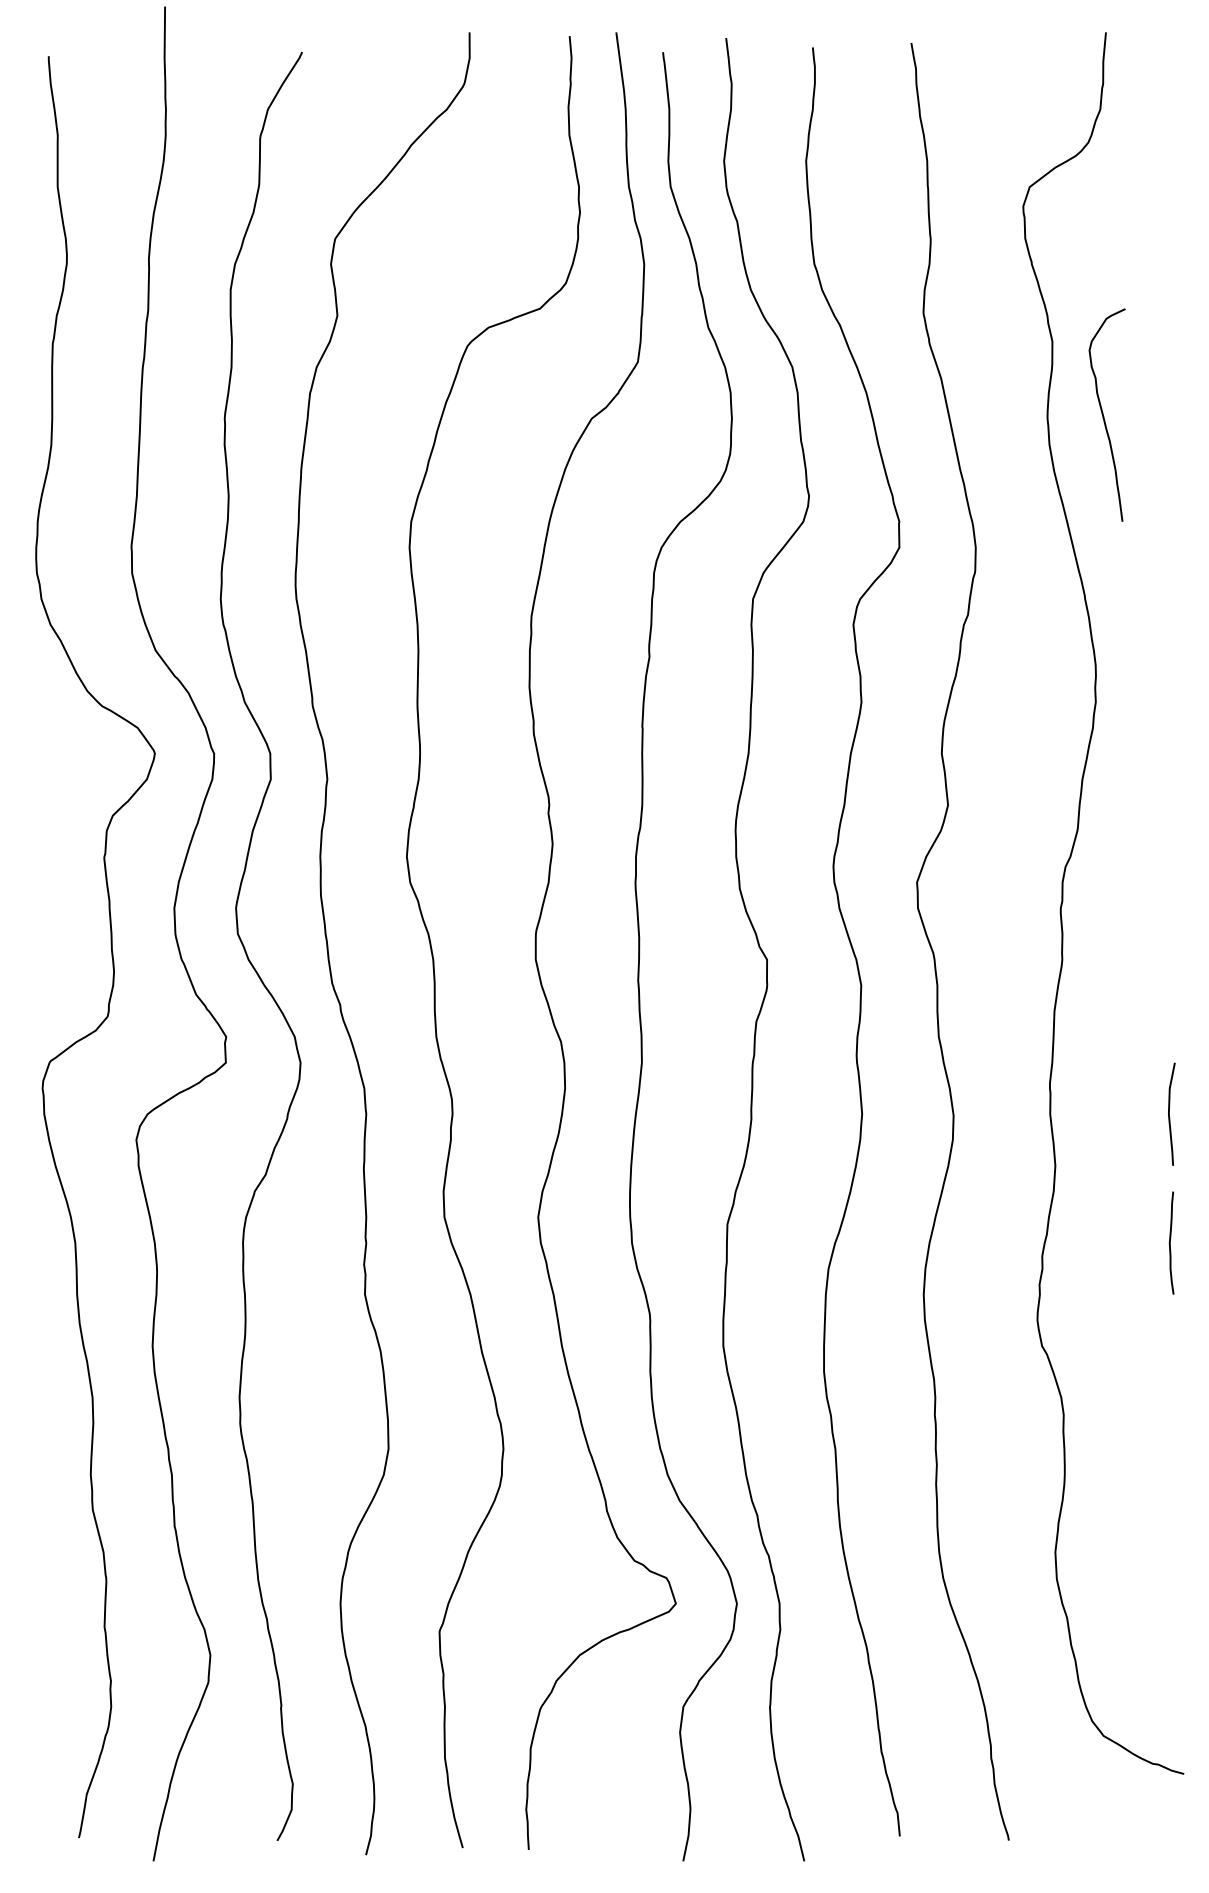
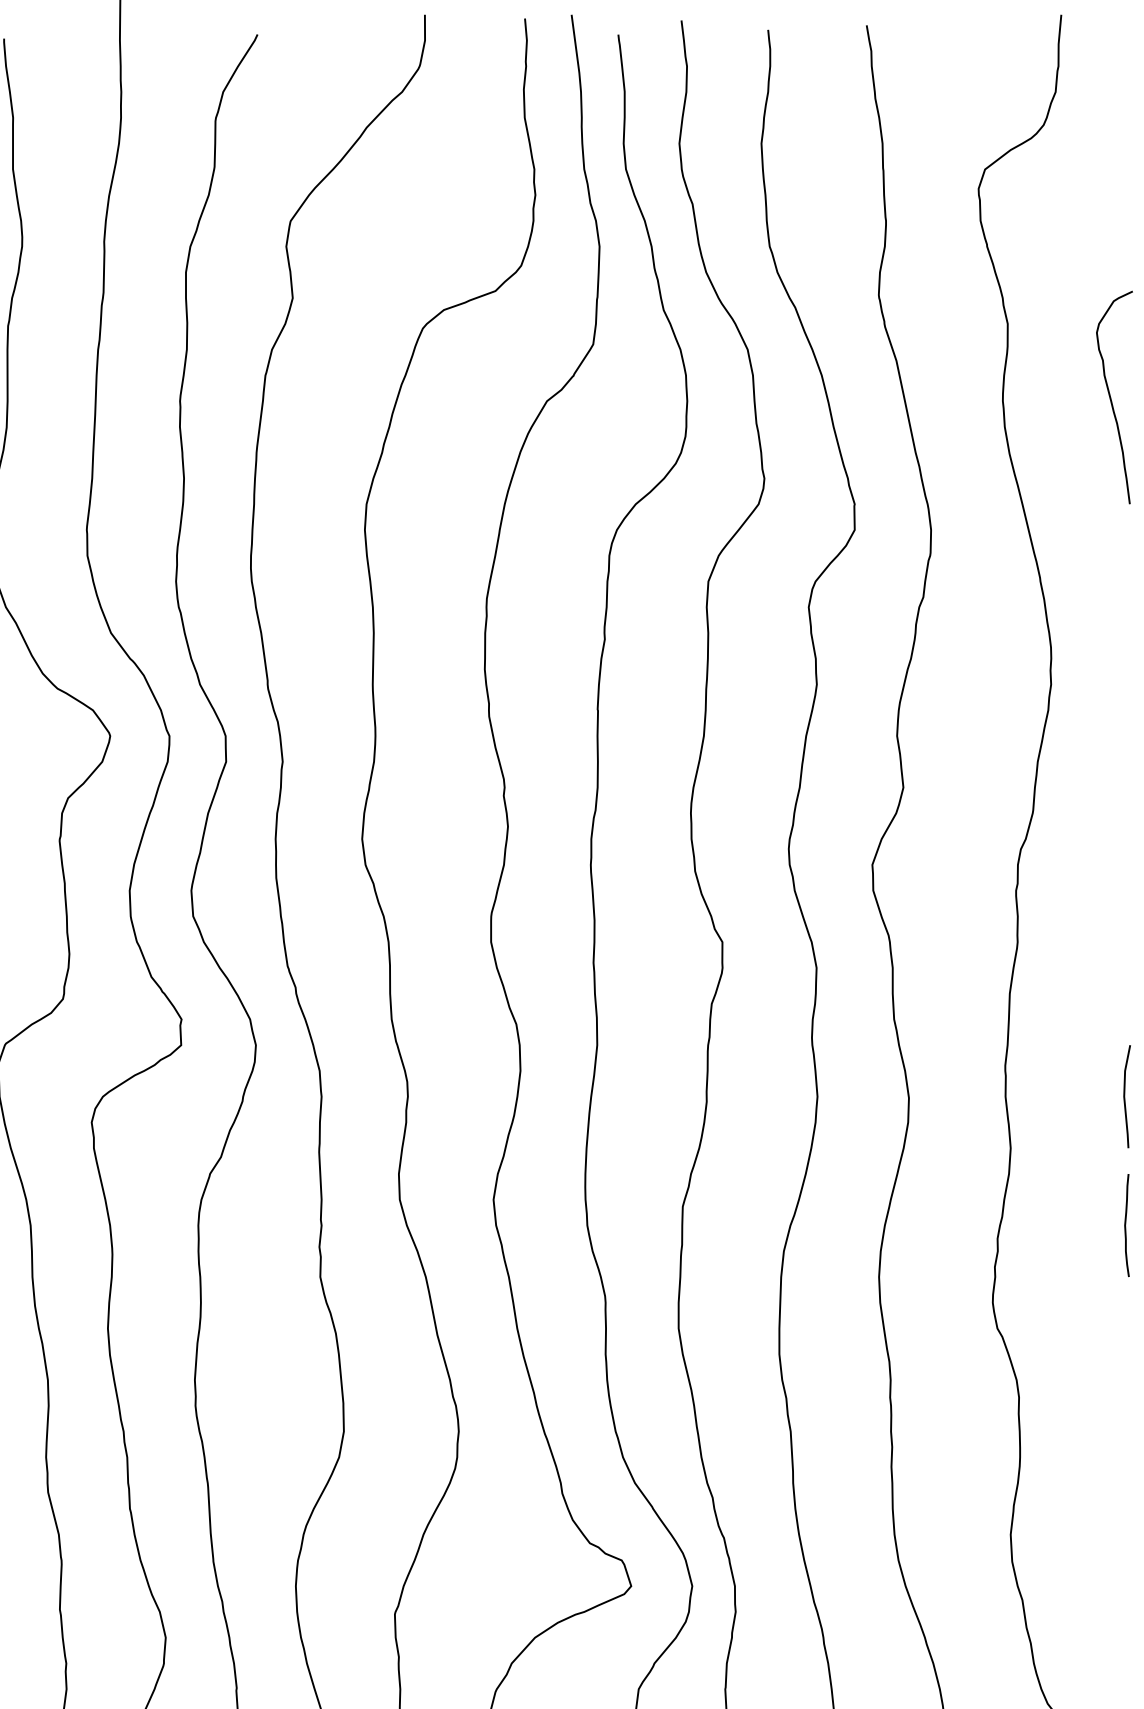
curve: (1104, 416) -> (1111, 398), moved

